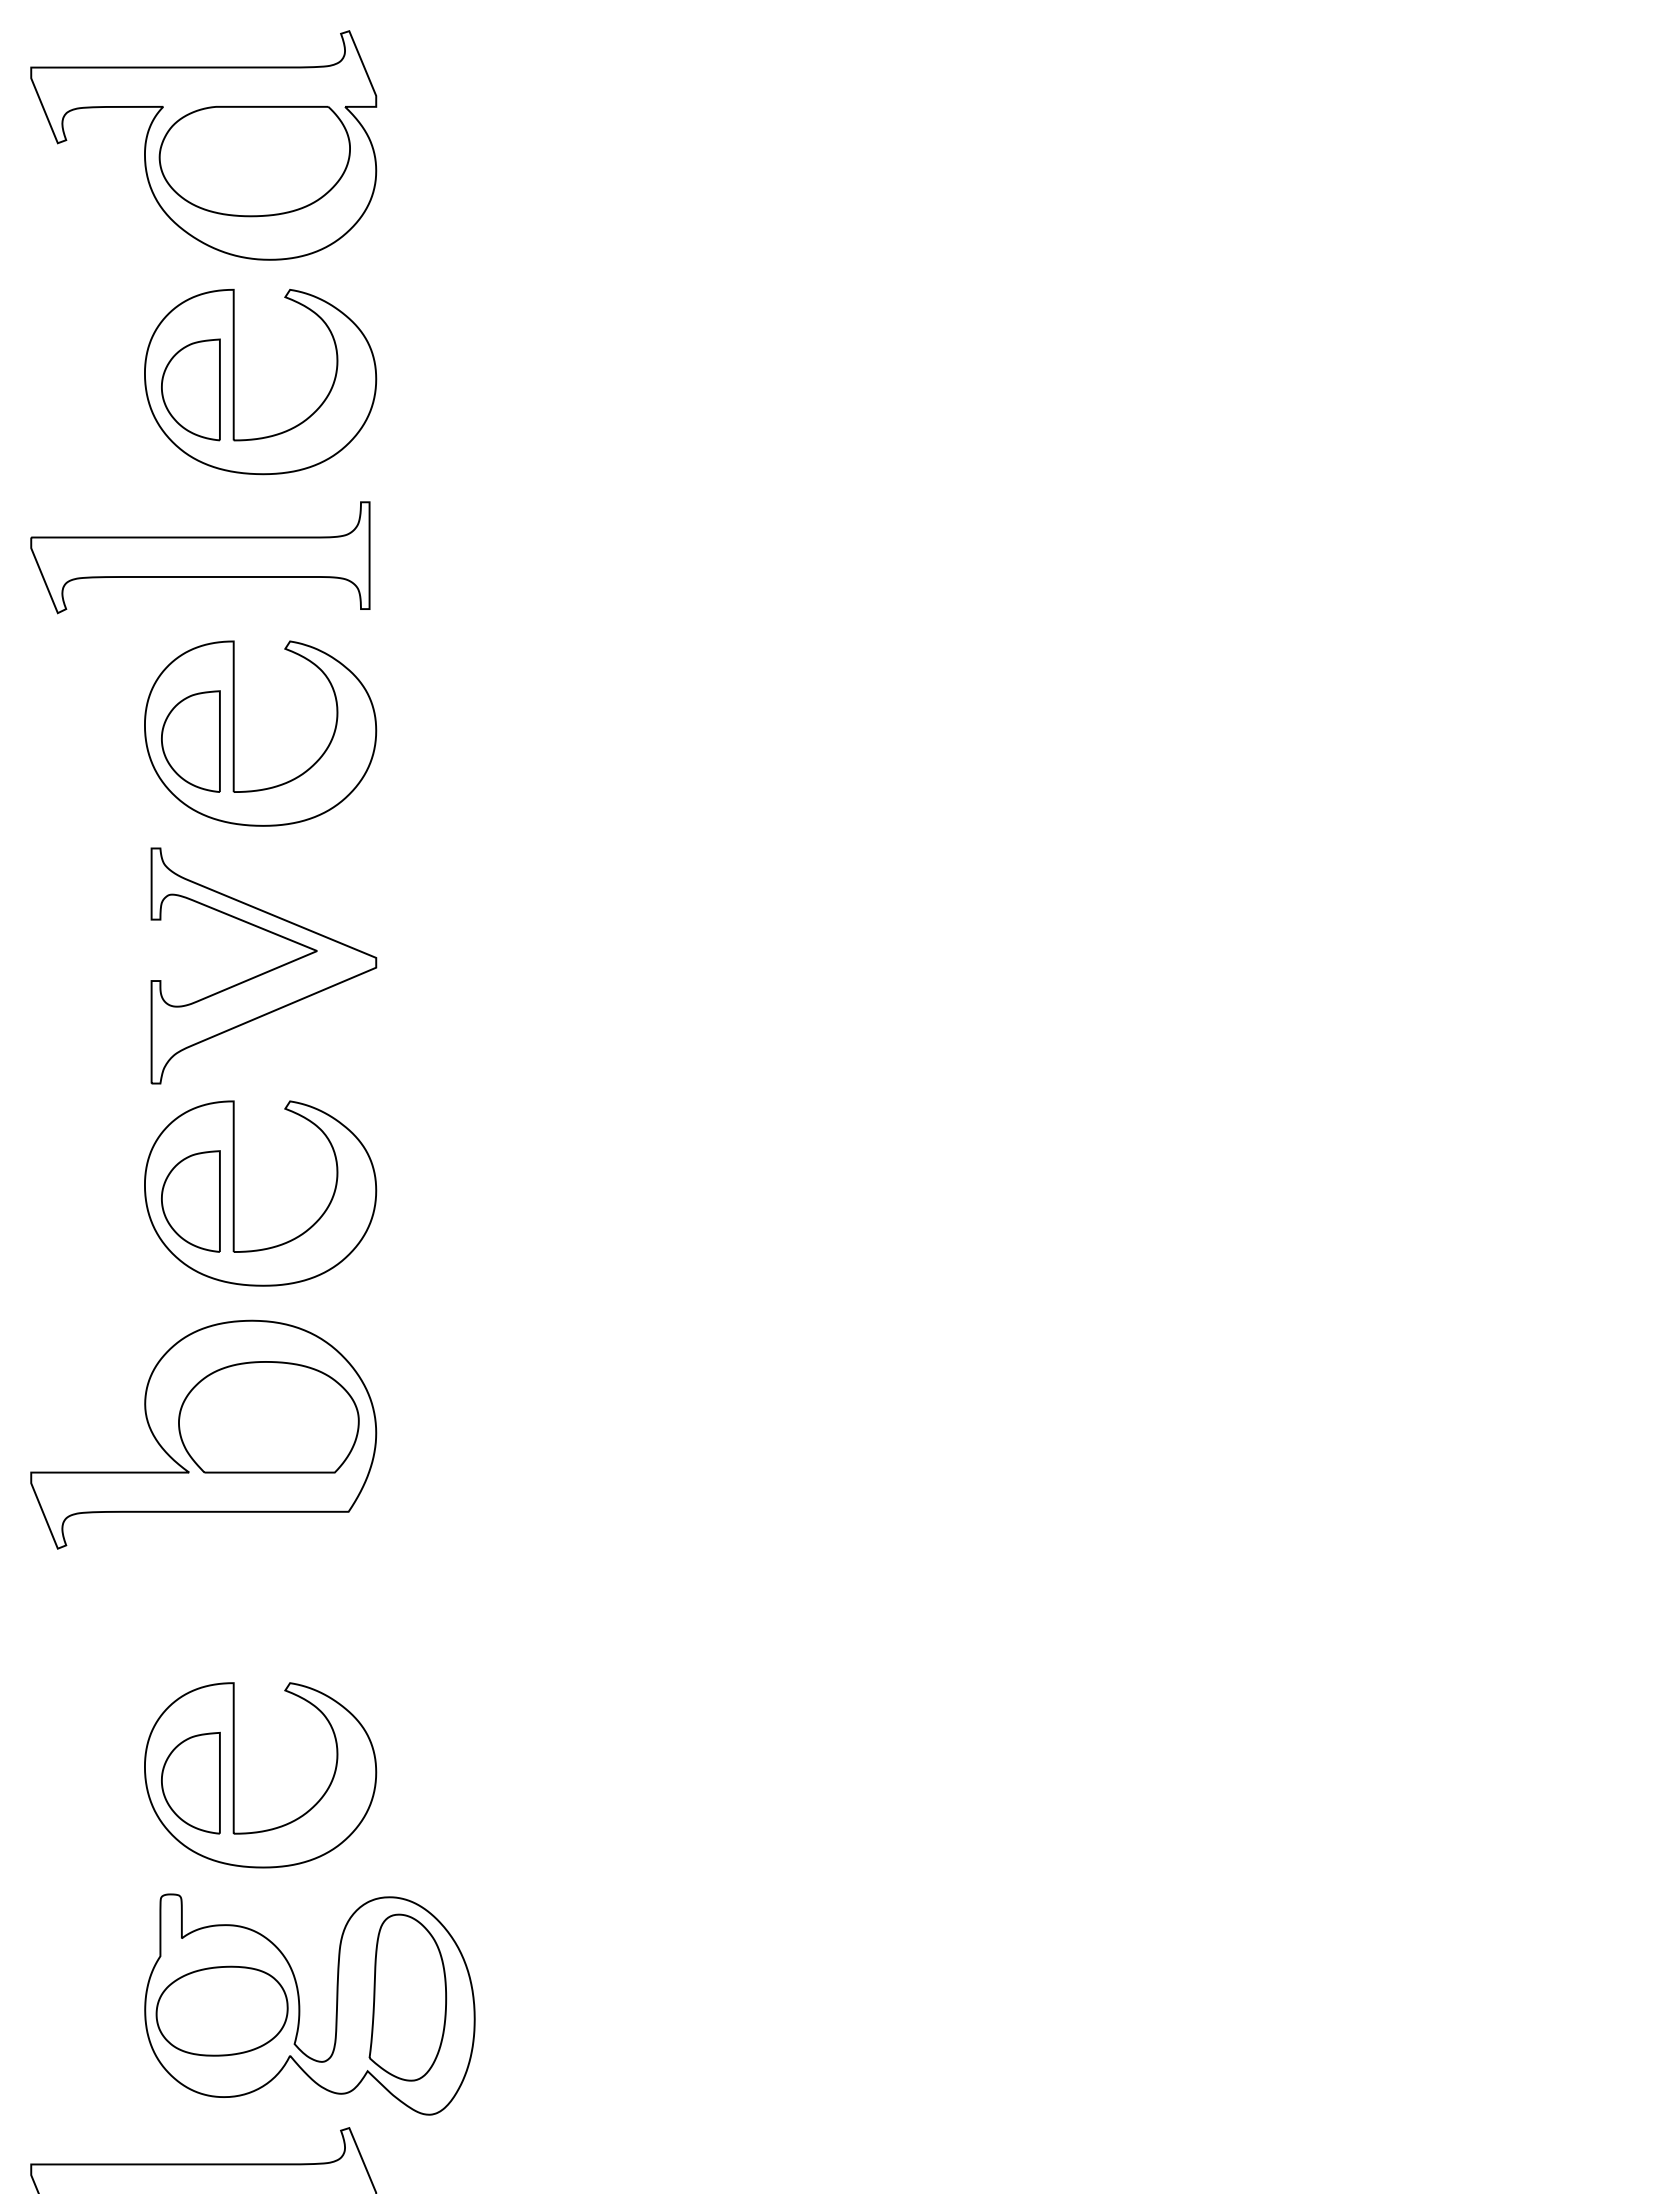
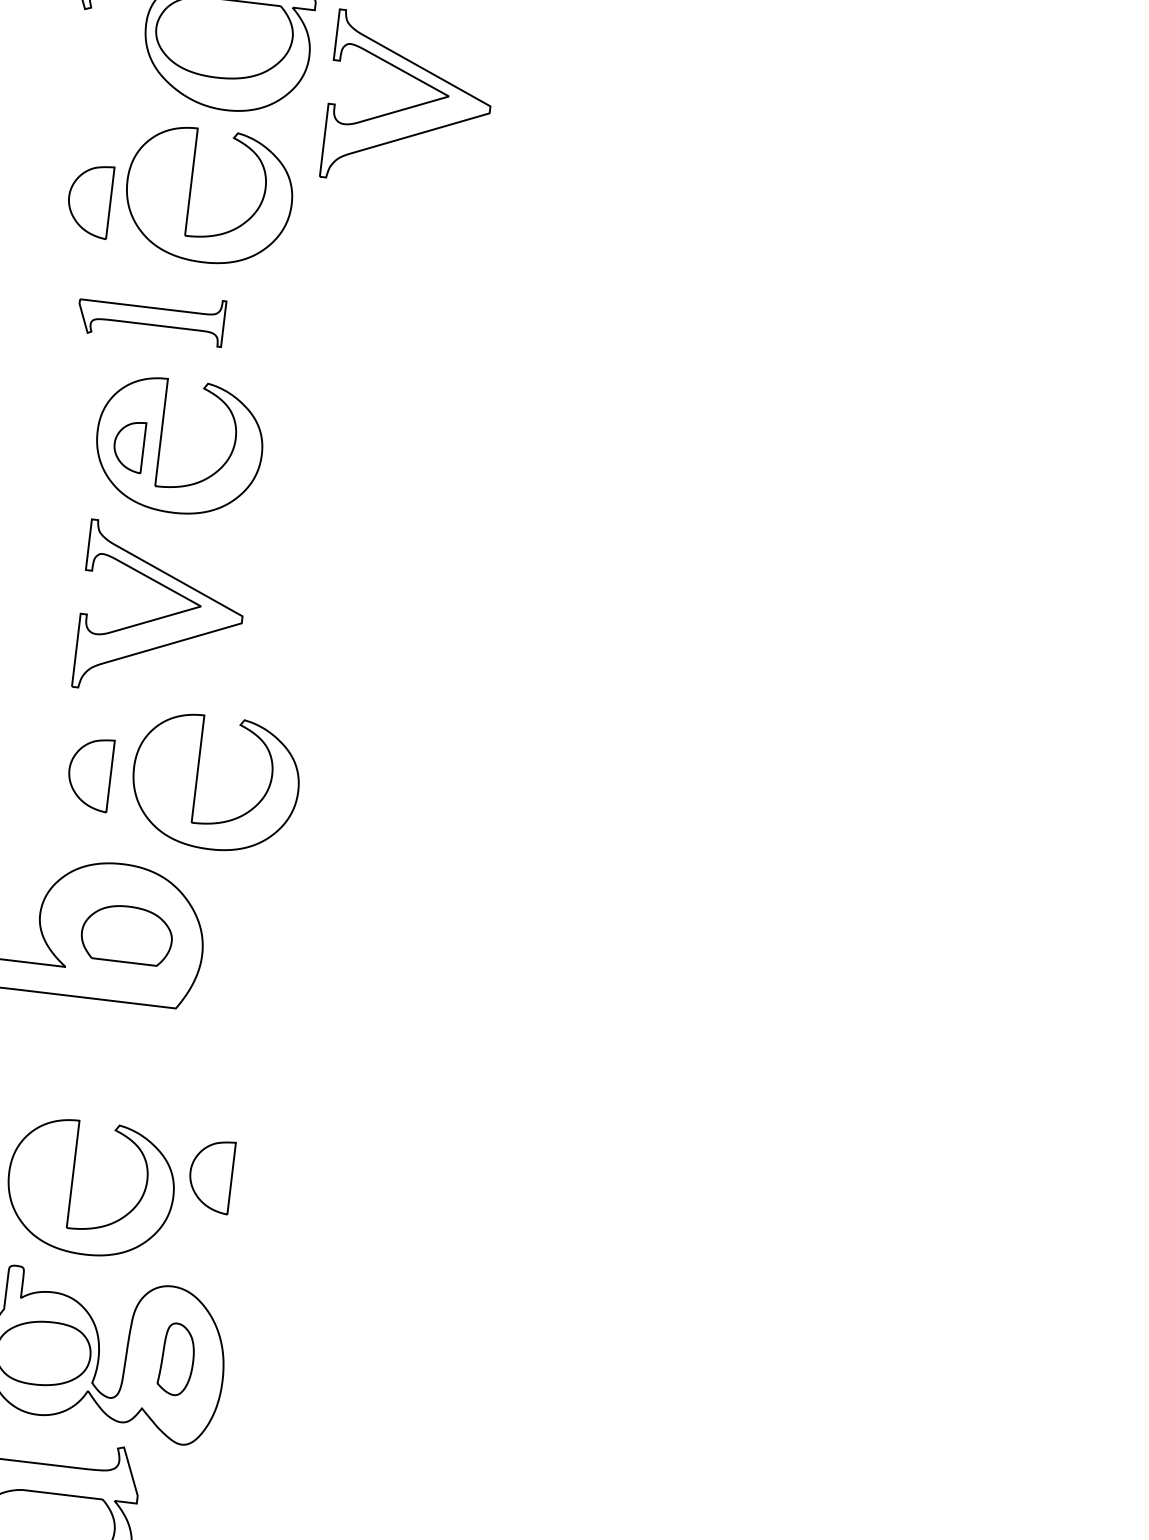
part: (524, 224) -> (410, 106), added
part: (190, 389) -> (89, 200), moved
part: (200, 557) -> (151, 316), size x0.6
part: (190, 741) -> (128, 446), size x0.7
part: (234, 1193) -> (197, 781), moved
part: (268, 1417) -> (126, 934), size x0.7
part: (190, 1782) -> (210, 1175), moved
part: (407, 1997) -> (176, 1359), size x0.6

